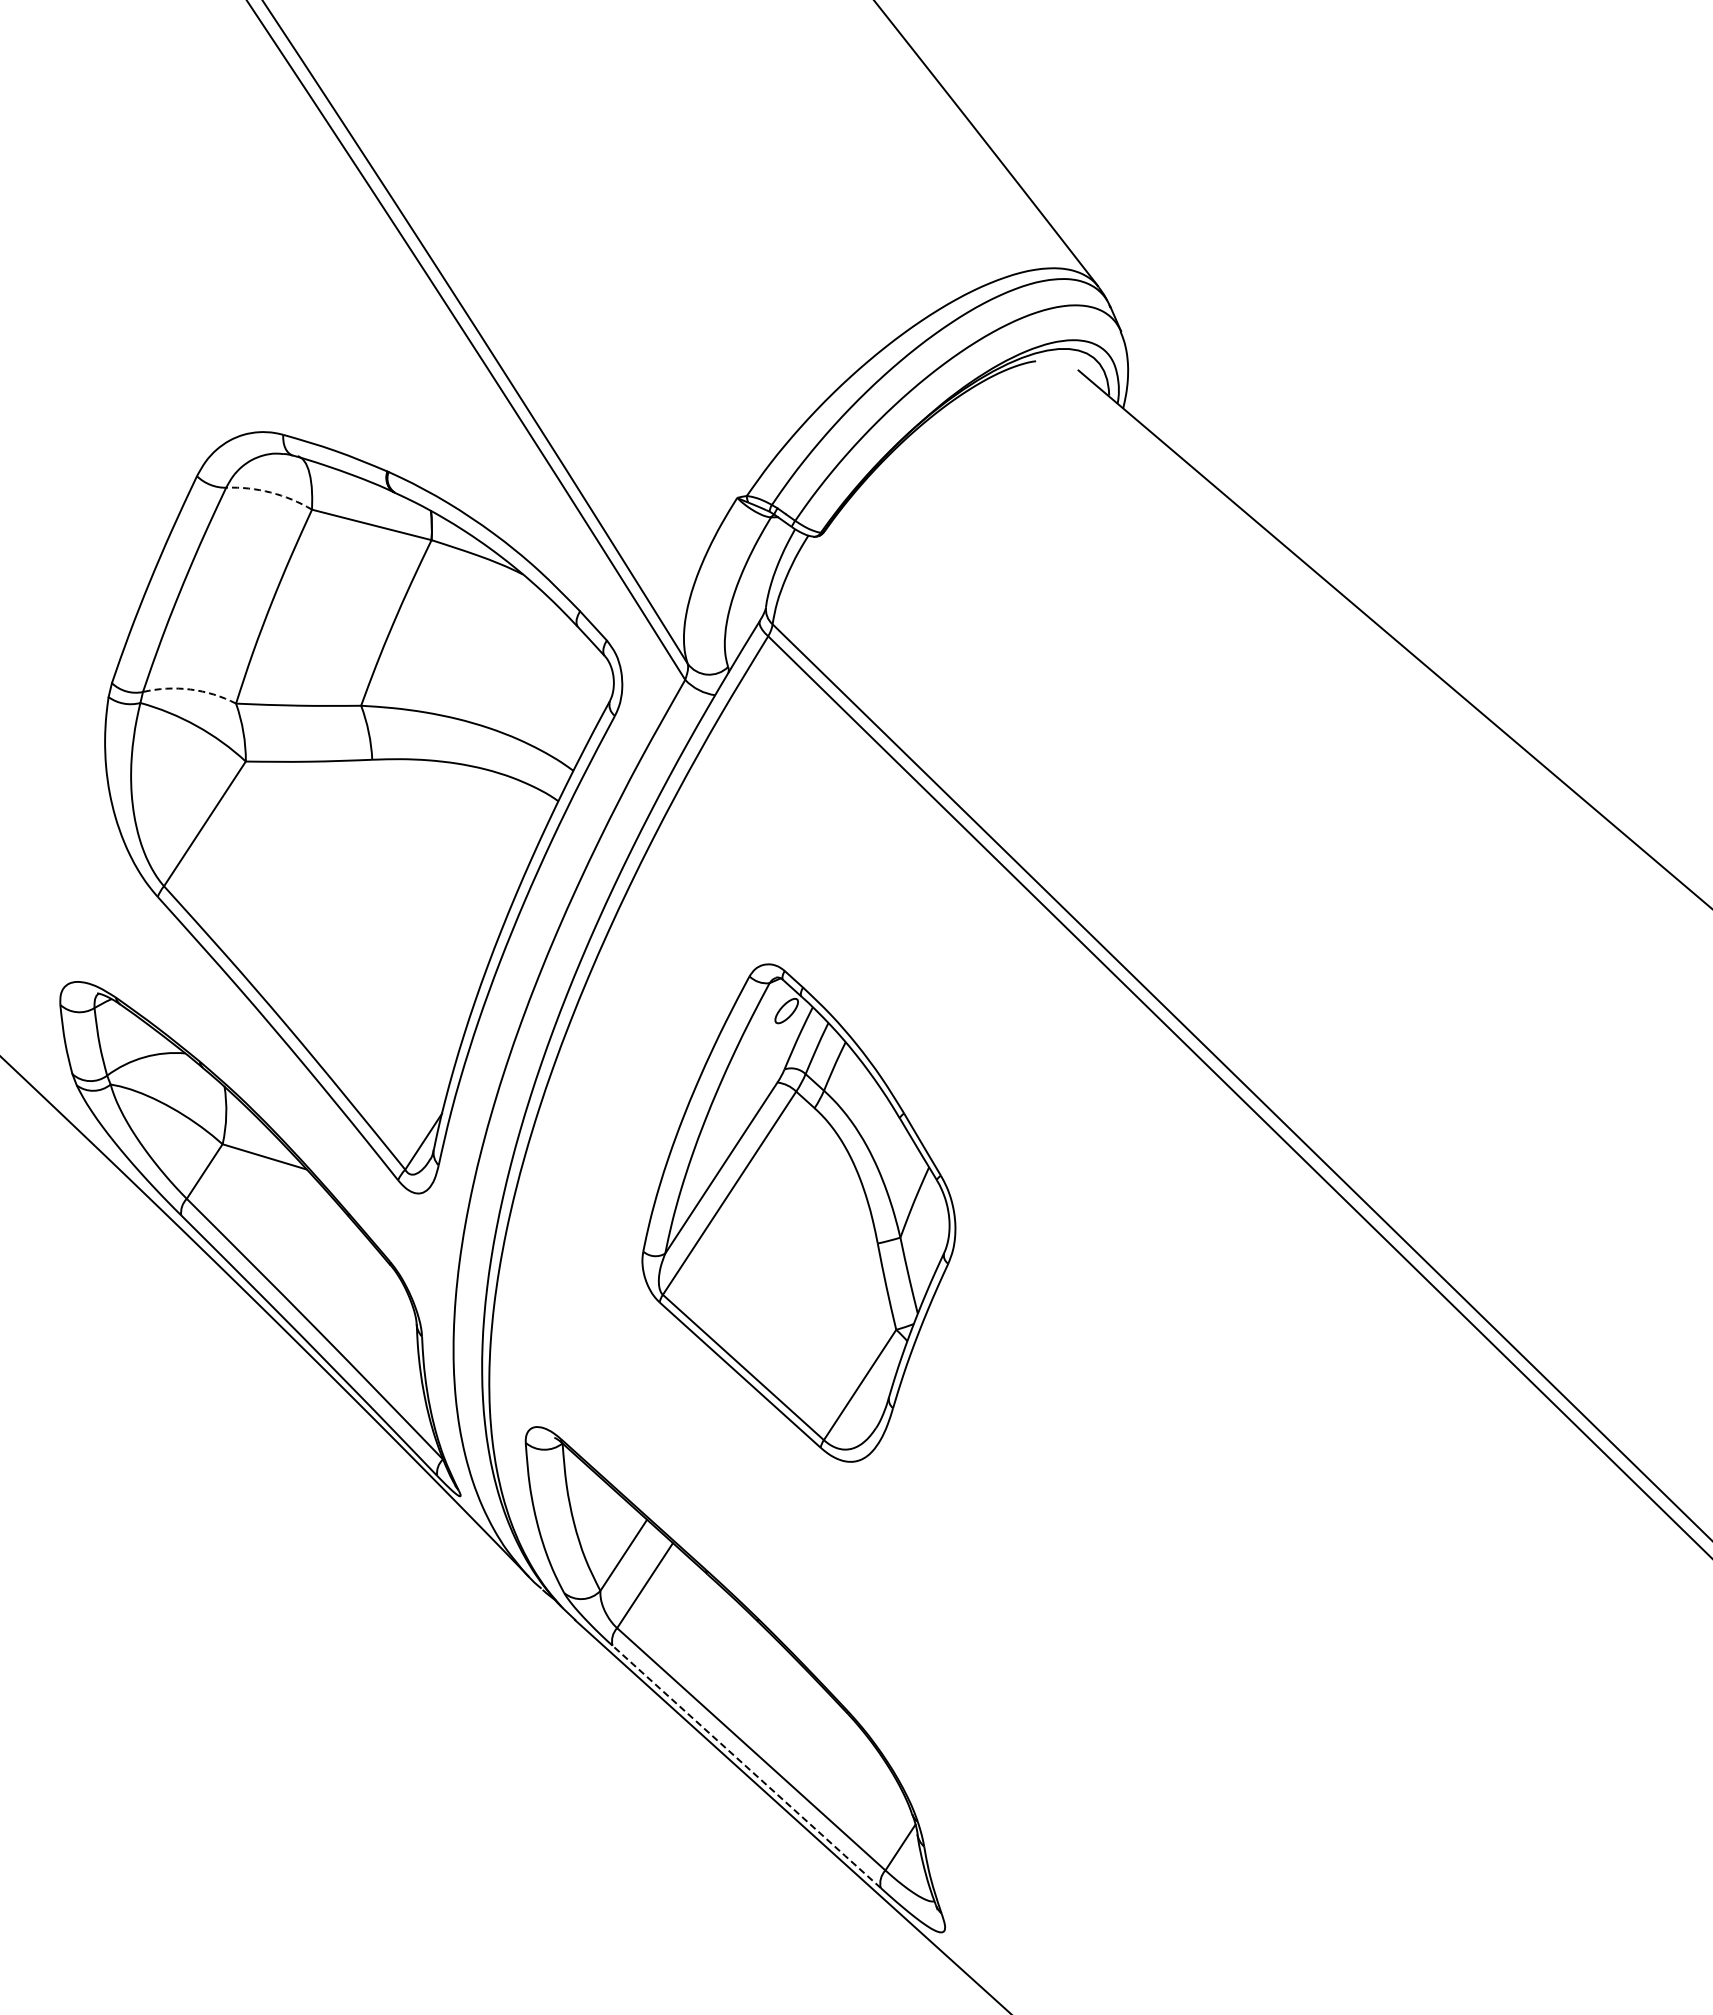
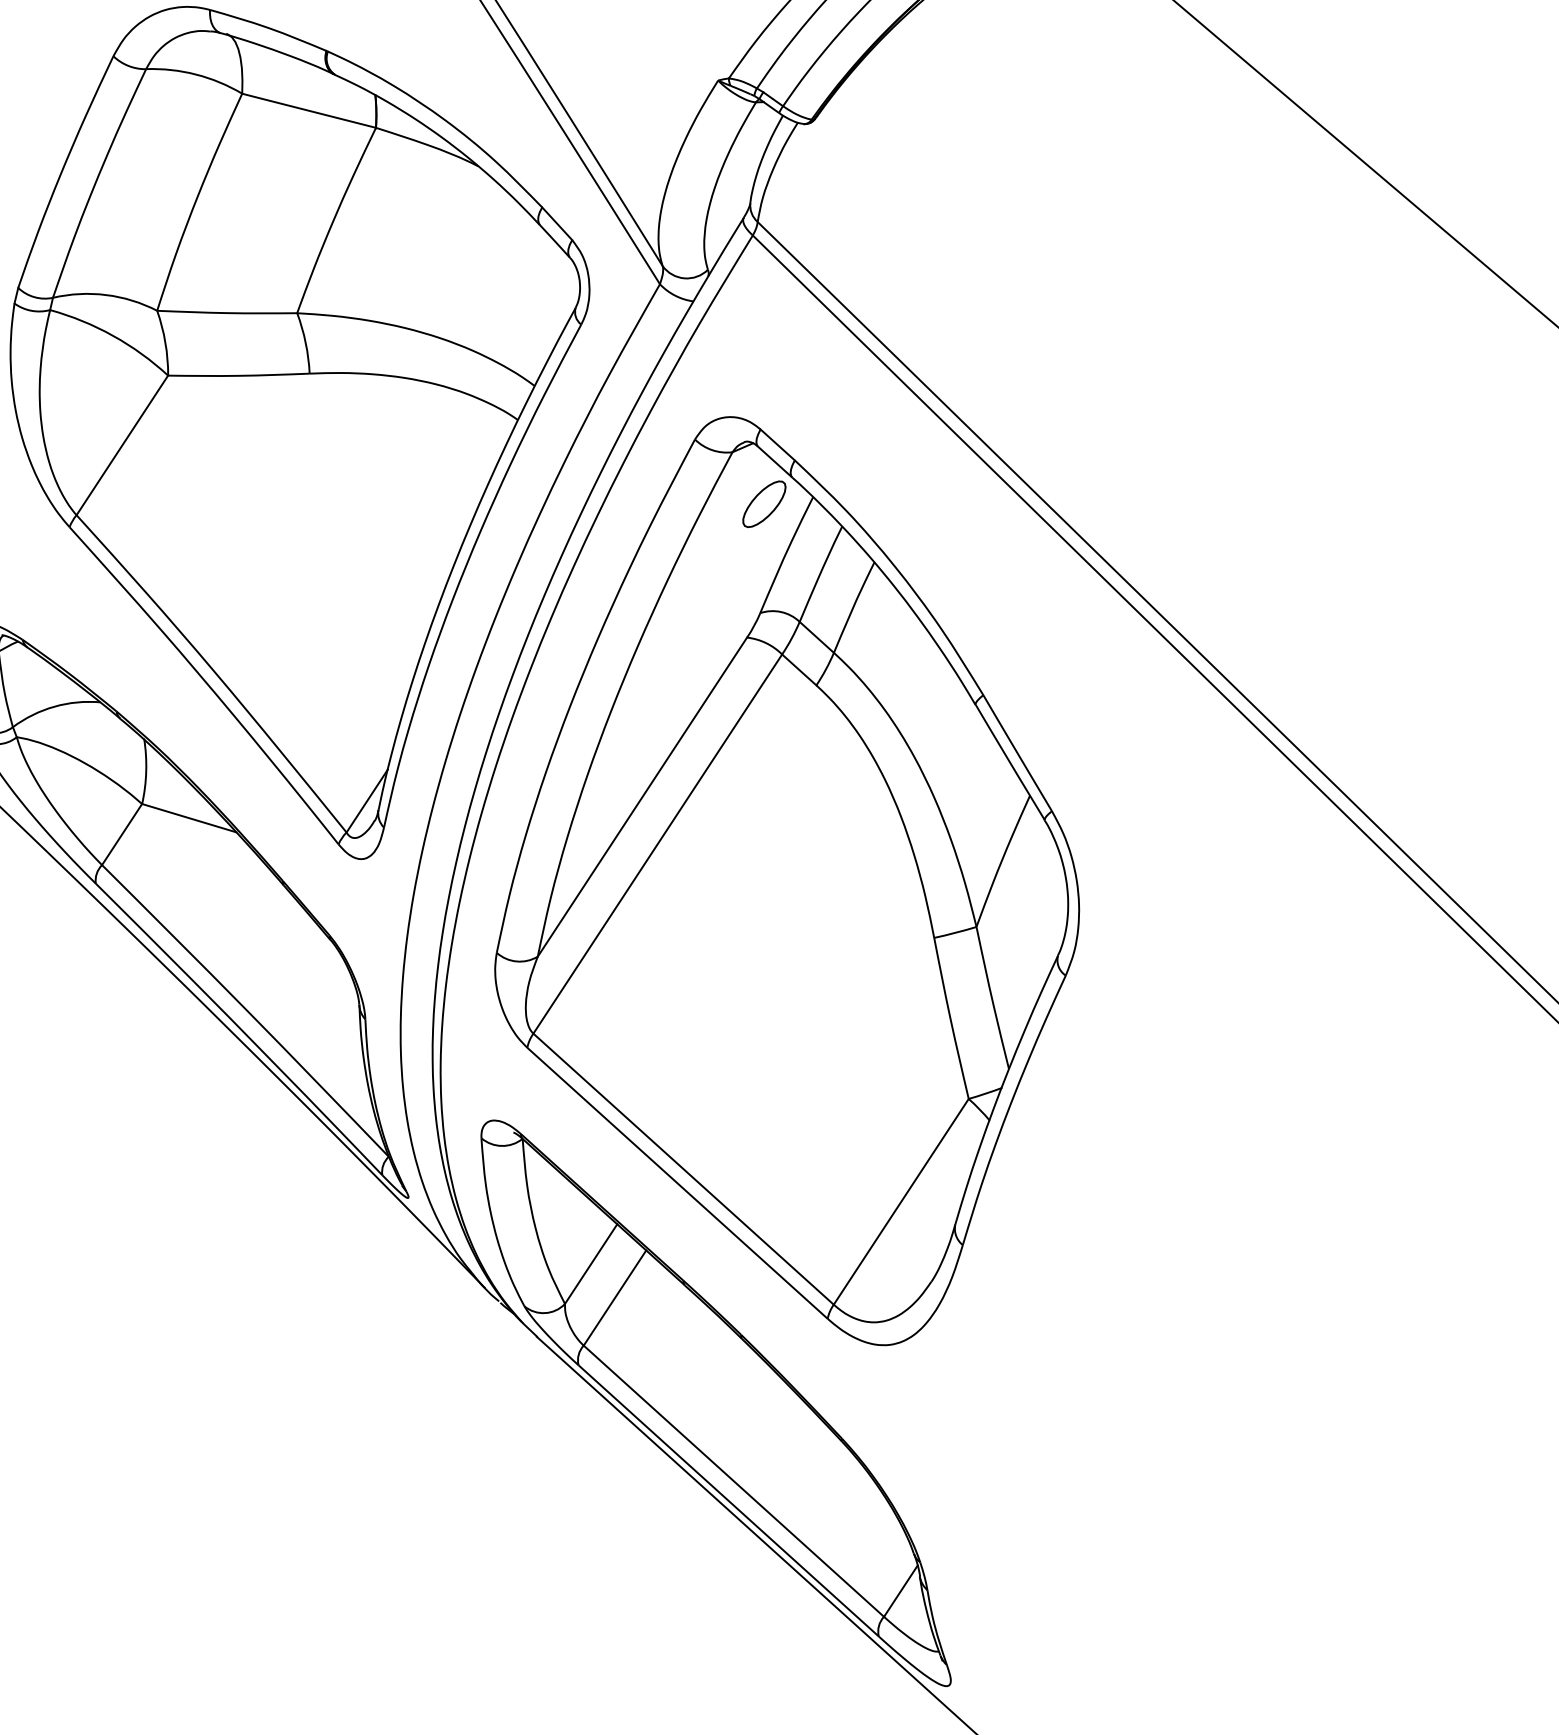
arc: (270, 492) -> (195, 74), dashed -> solid
arc: (190, 689) -> (106, 295), dashed -> solid
part: (798, 1212) -> (786, 880), size x1.67
line: (746, 1766) -> (728, 1500), dashed -> solid

